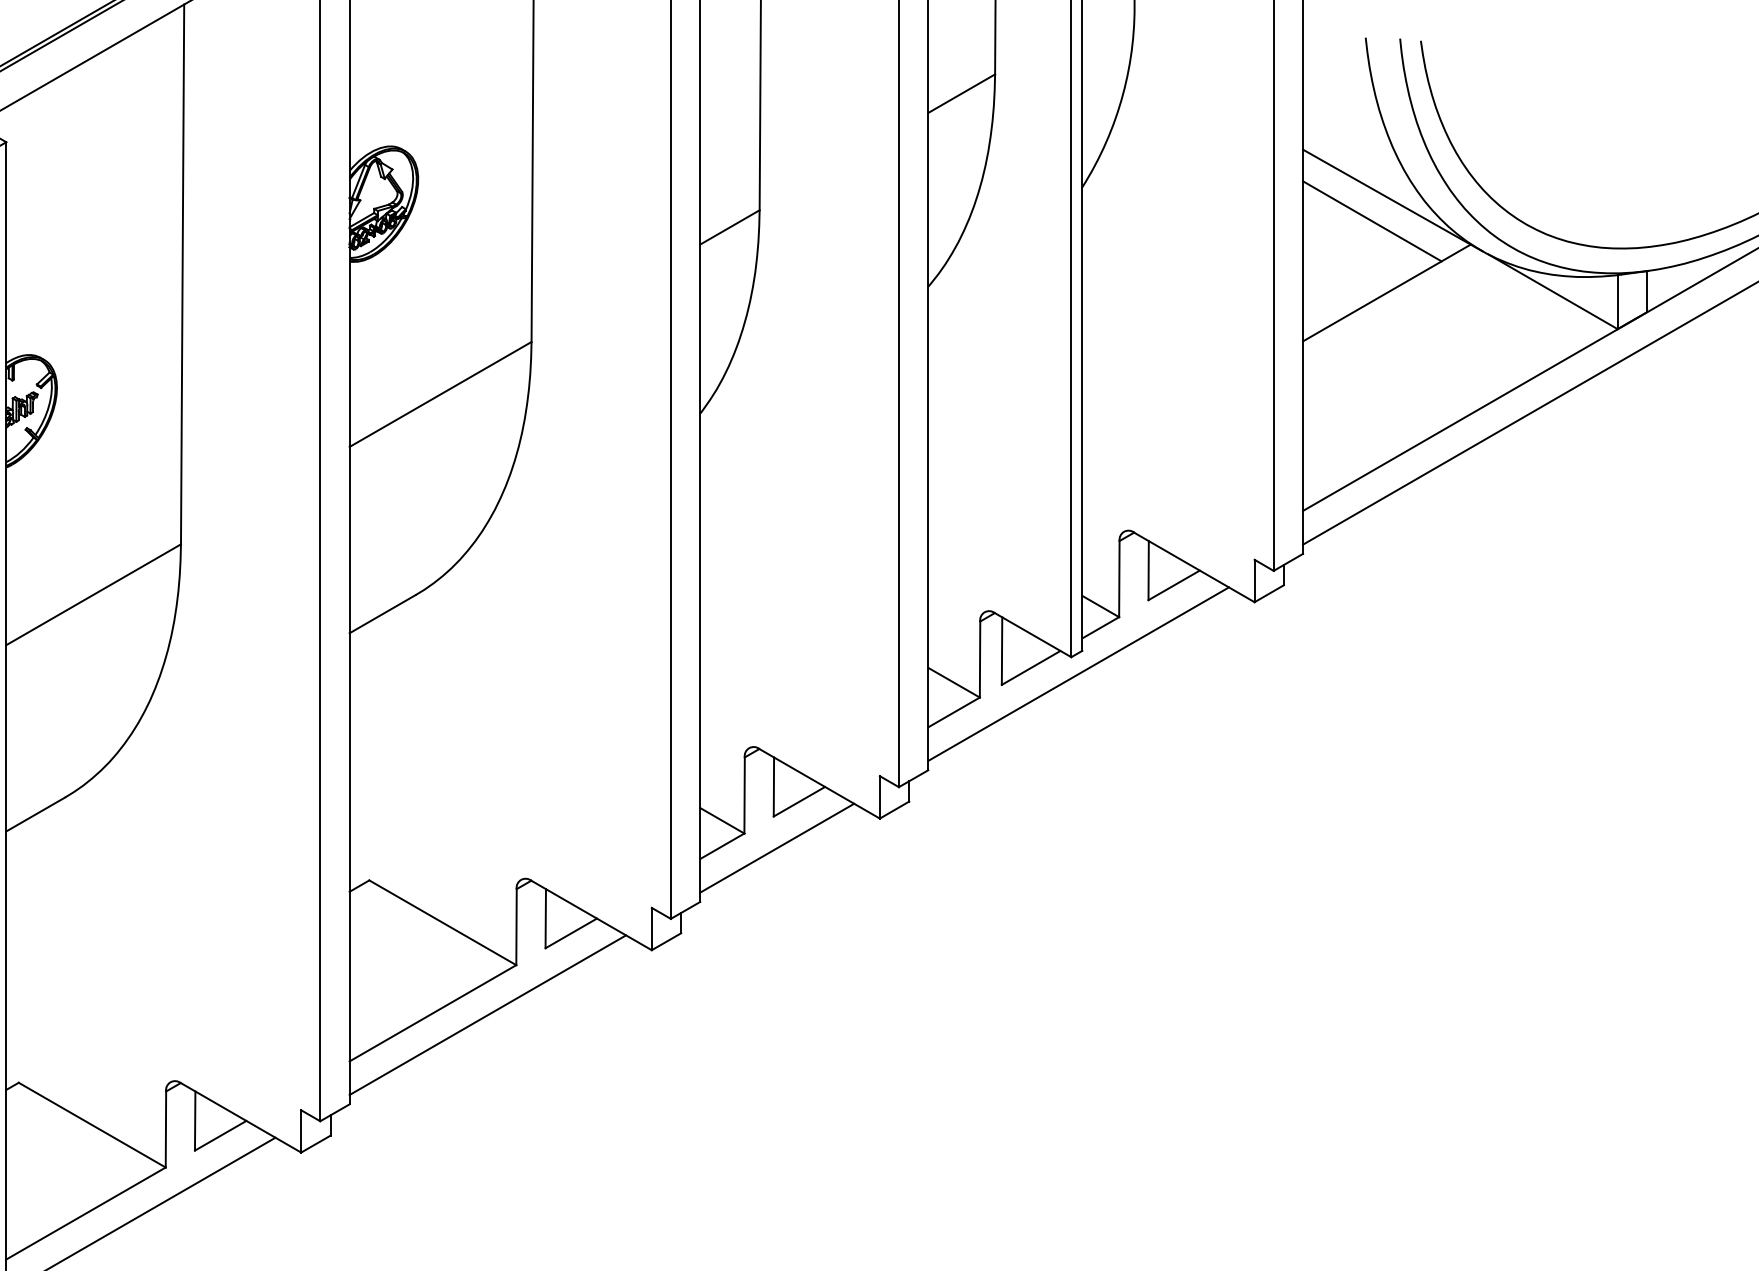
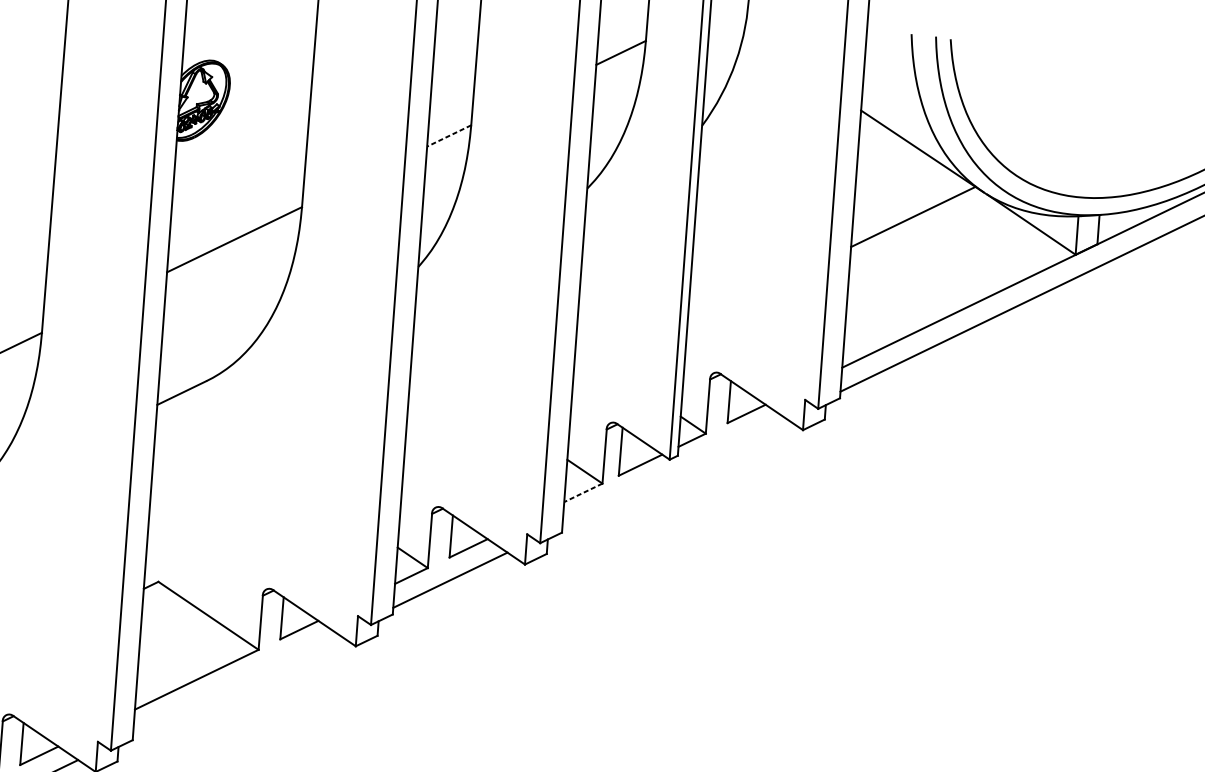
line: (1372, 221) -> (906, 165), removed
line: (729, 227) -> (448, 136), solid -> dashed
line: (1078, 673) -> (673, 471), removed
line: (954, 712) -> (583, 492), solid -> dashed
line: (487, 1015) -> (235, 684), removed

